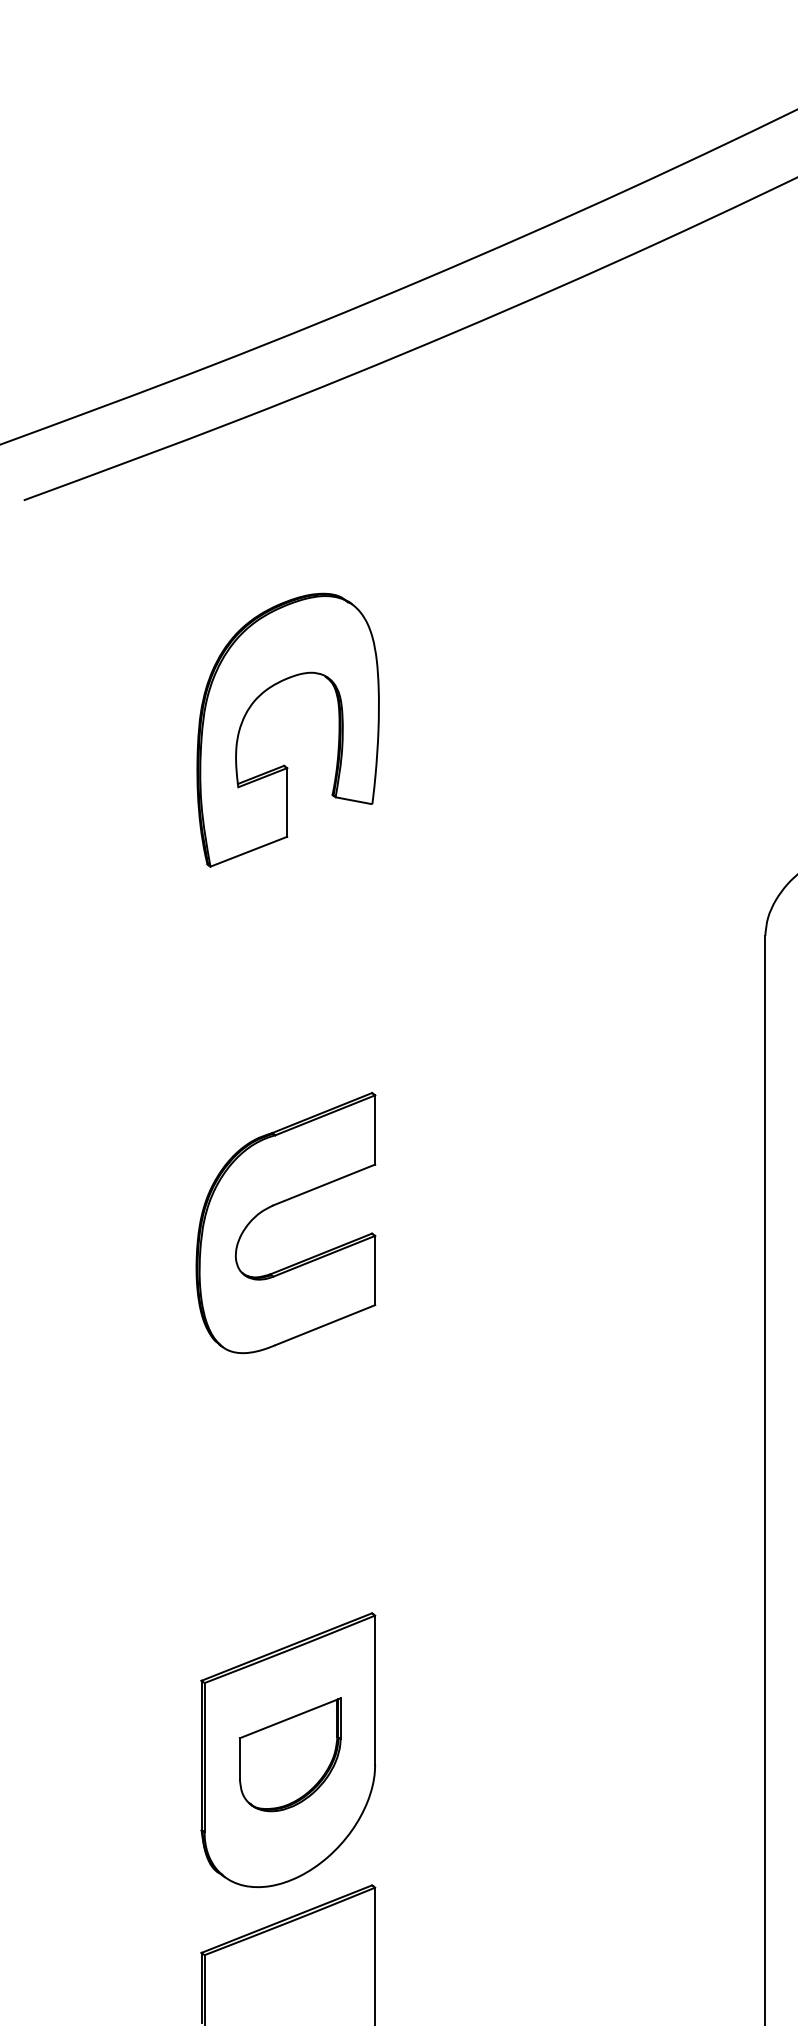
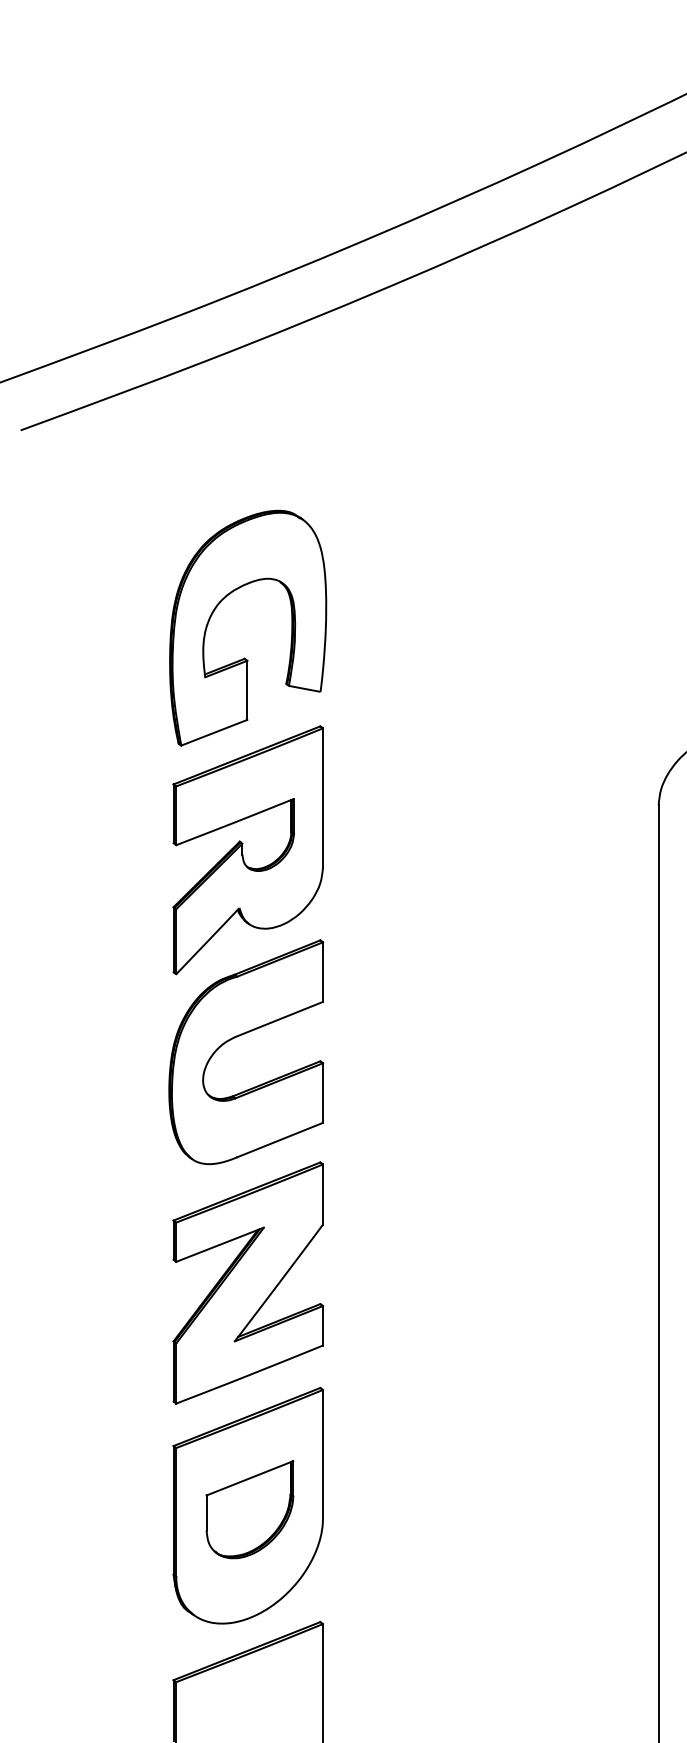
part: (288, 988) -> (248, 850), added
part: (288, 1491) -> (248, 1283), added

